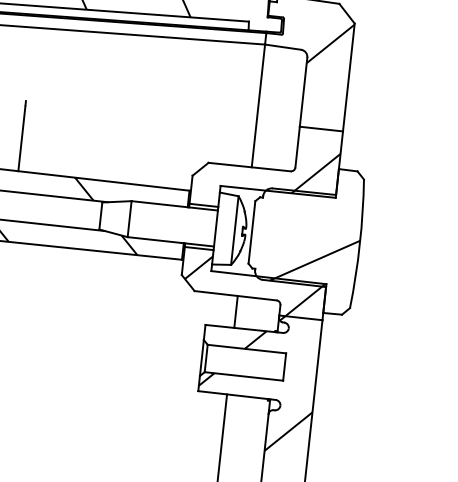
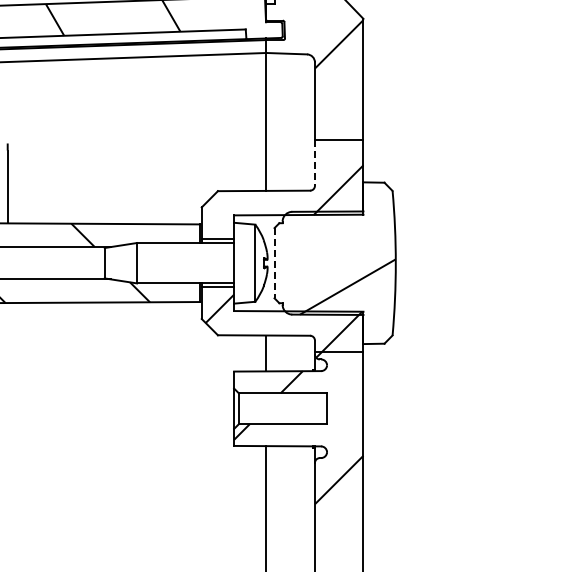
line: (297, 146) -> (314, 162), solid -> dashed
line: (251, 232) -> (274, 263), solid -> dashed

